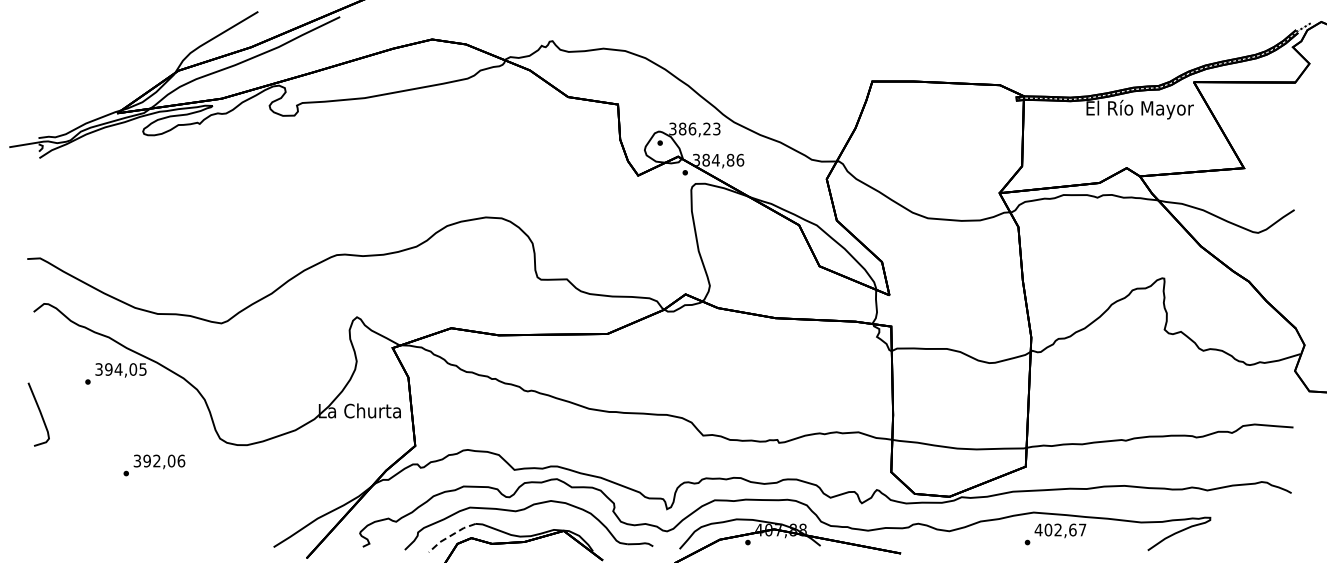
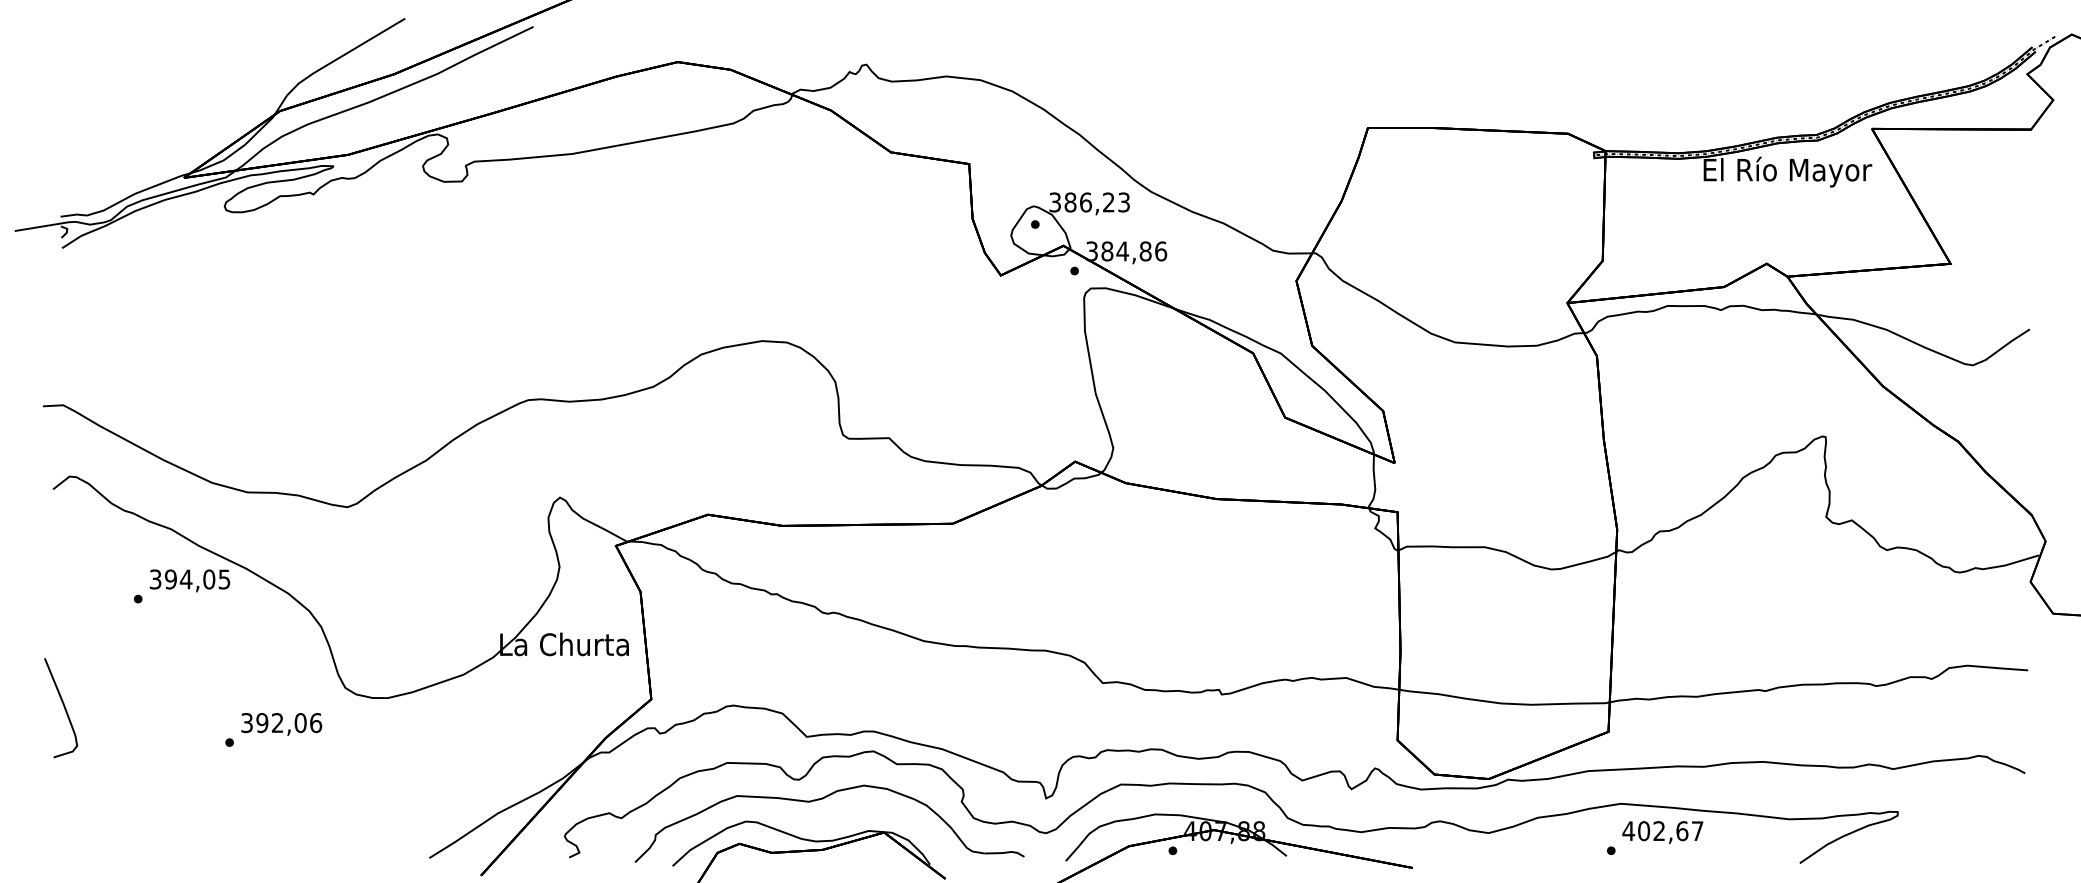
curve: (40, 414) -> (63, 708), moved
text: (154, 465) -> (273, 729), moved
line: (450, 536) -> (706, 841), dashed -> solid

